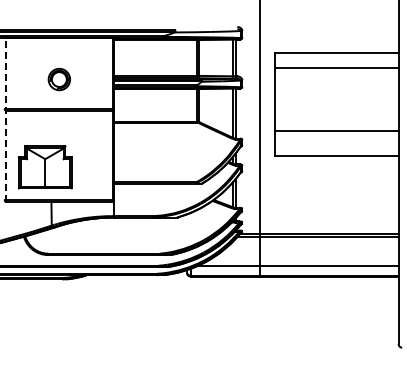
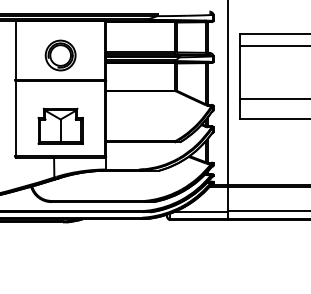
part: (59, 79) -> (60, 55), size x1.67
line: (6, 119) -> (16, 88), dashed -> solid
part: (44, 167) -> (59, 126), moved

